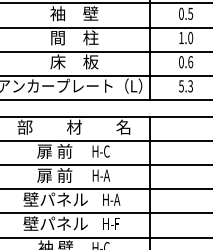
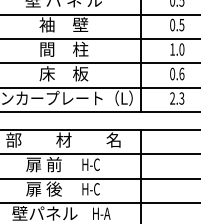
text: (181, 86) -> (172, 98), 5.3 -> 2.3
text: (64, 175) -> (53, 189), 扉 前 -> 扉 後
text: (100, 175) -> (90, 189), H-A -> H-C

